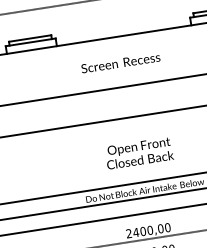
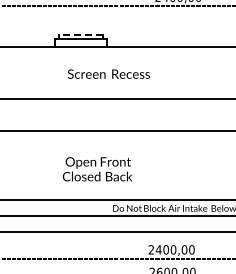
line: (29, 38) -> (80, 34), solid -> dashed
text: (120, 62) -> (108, 73), moved
text: (139, 153) -> (97, 169), moved

